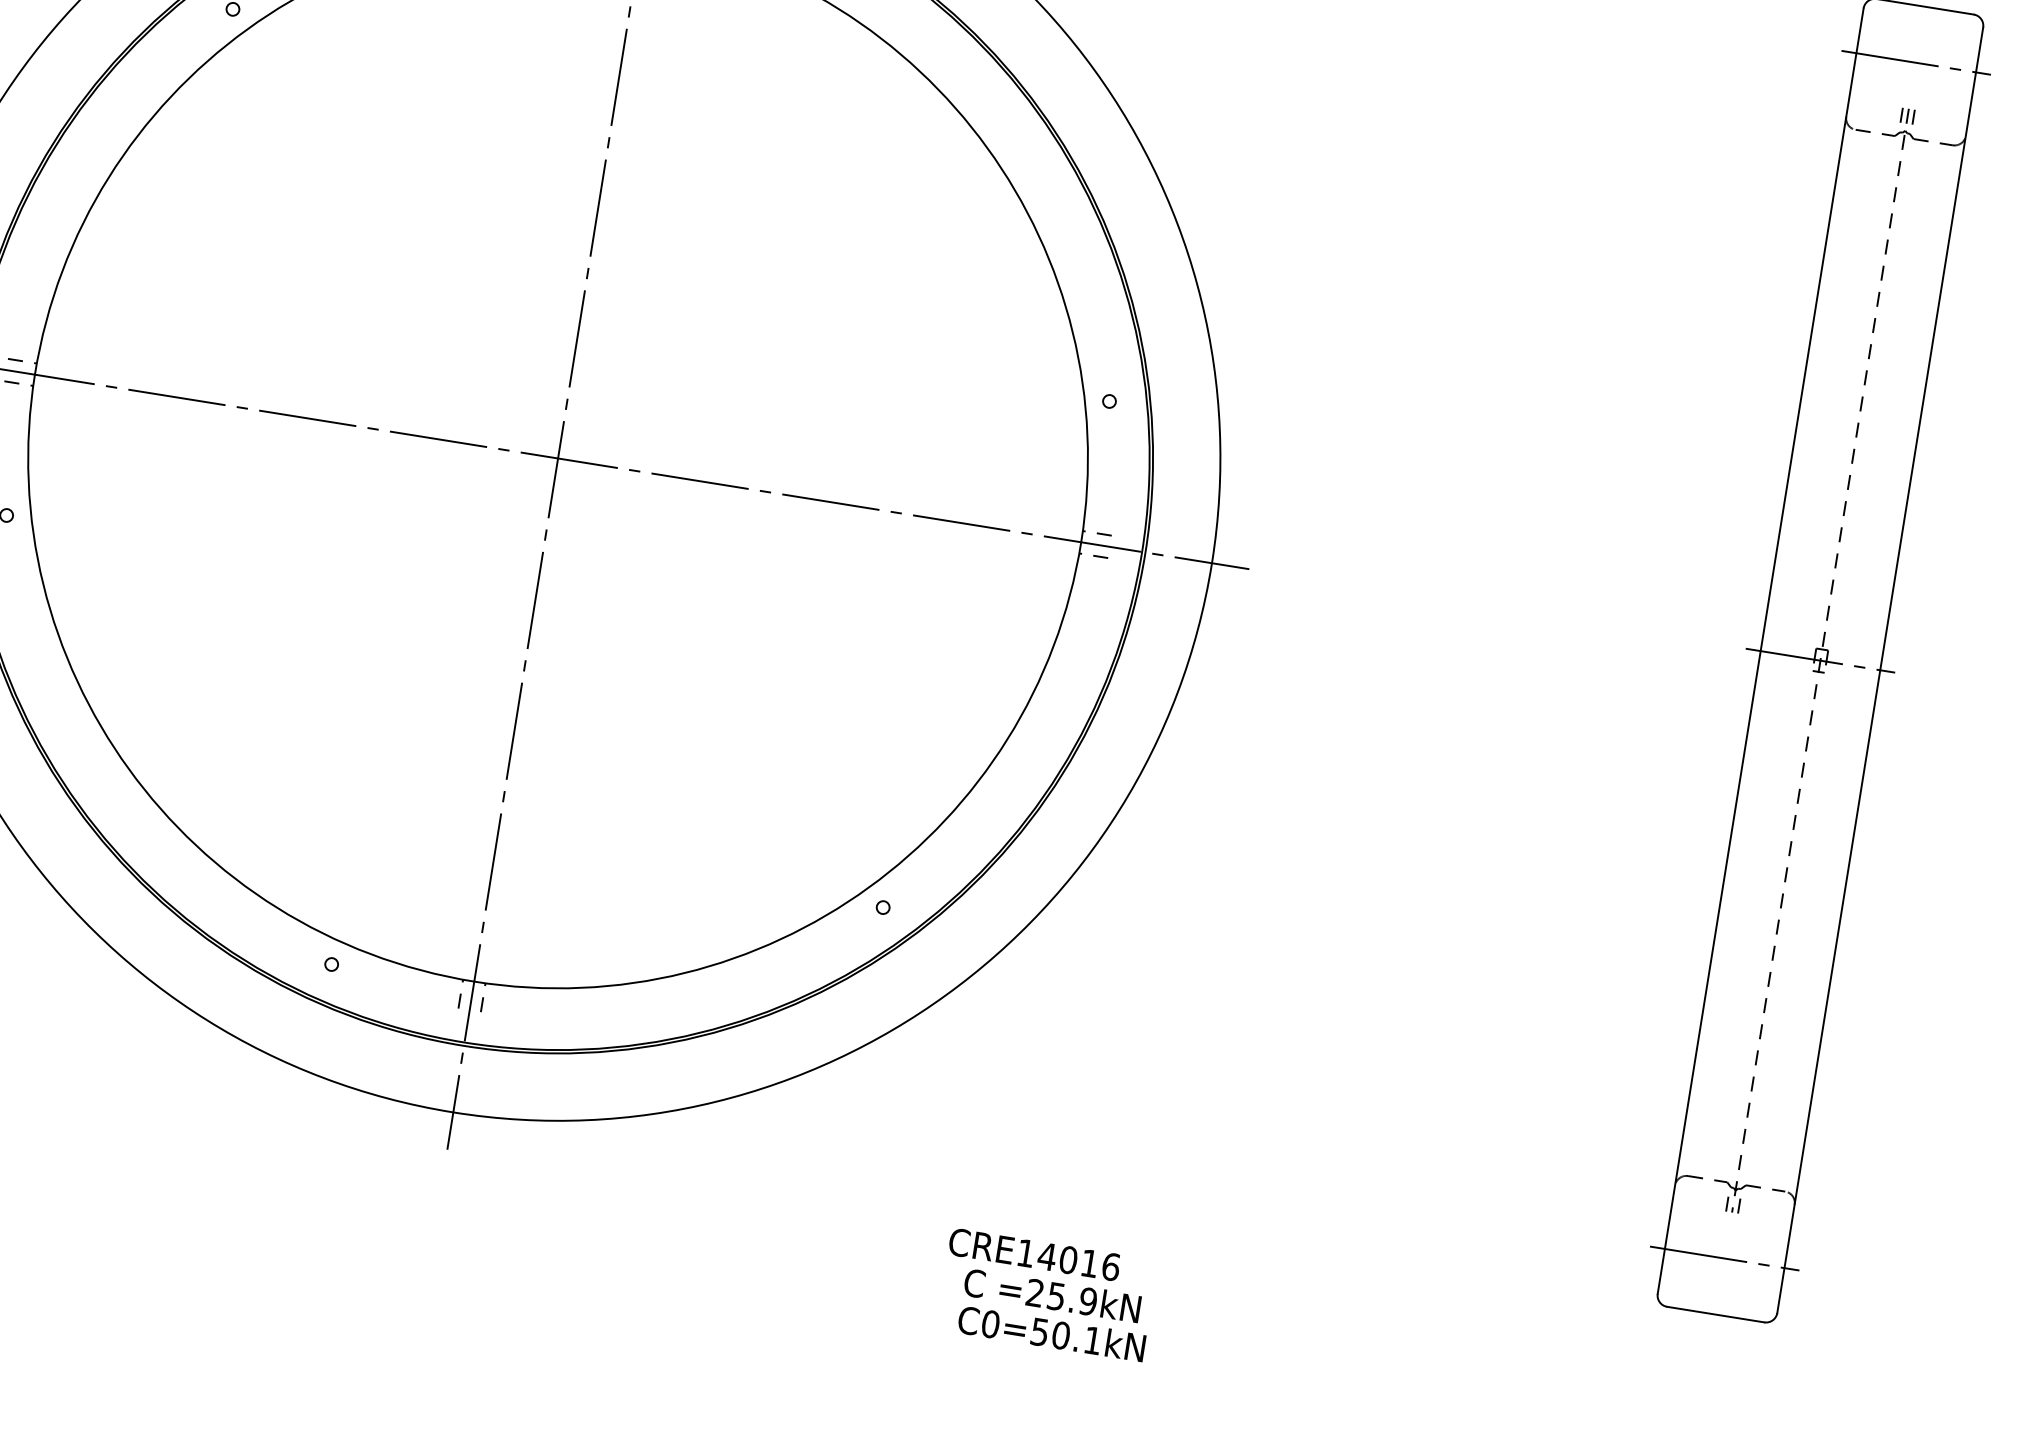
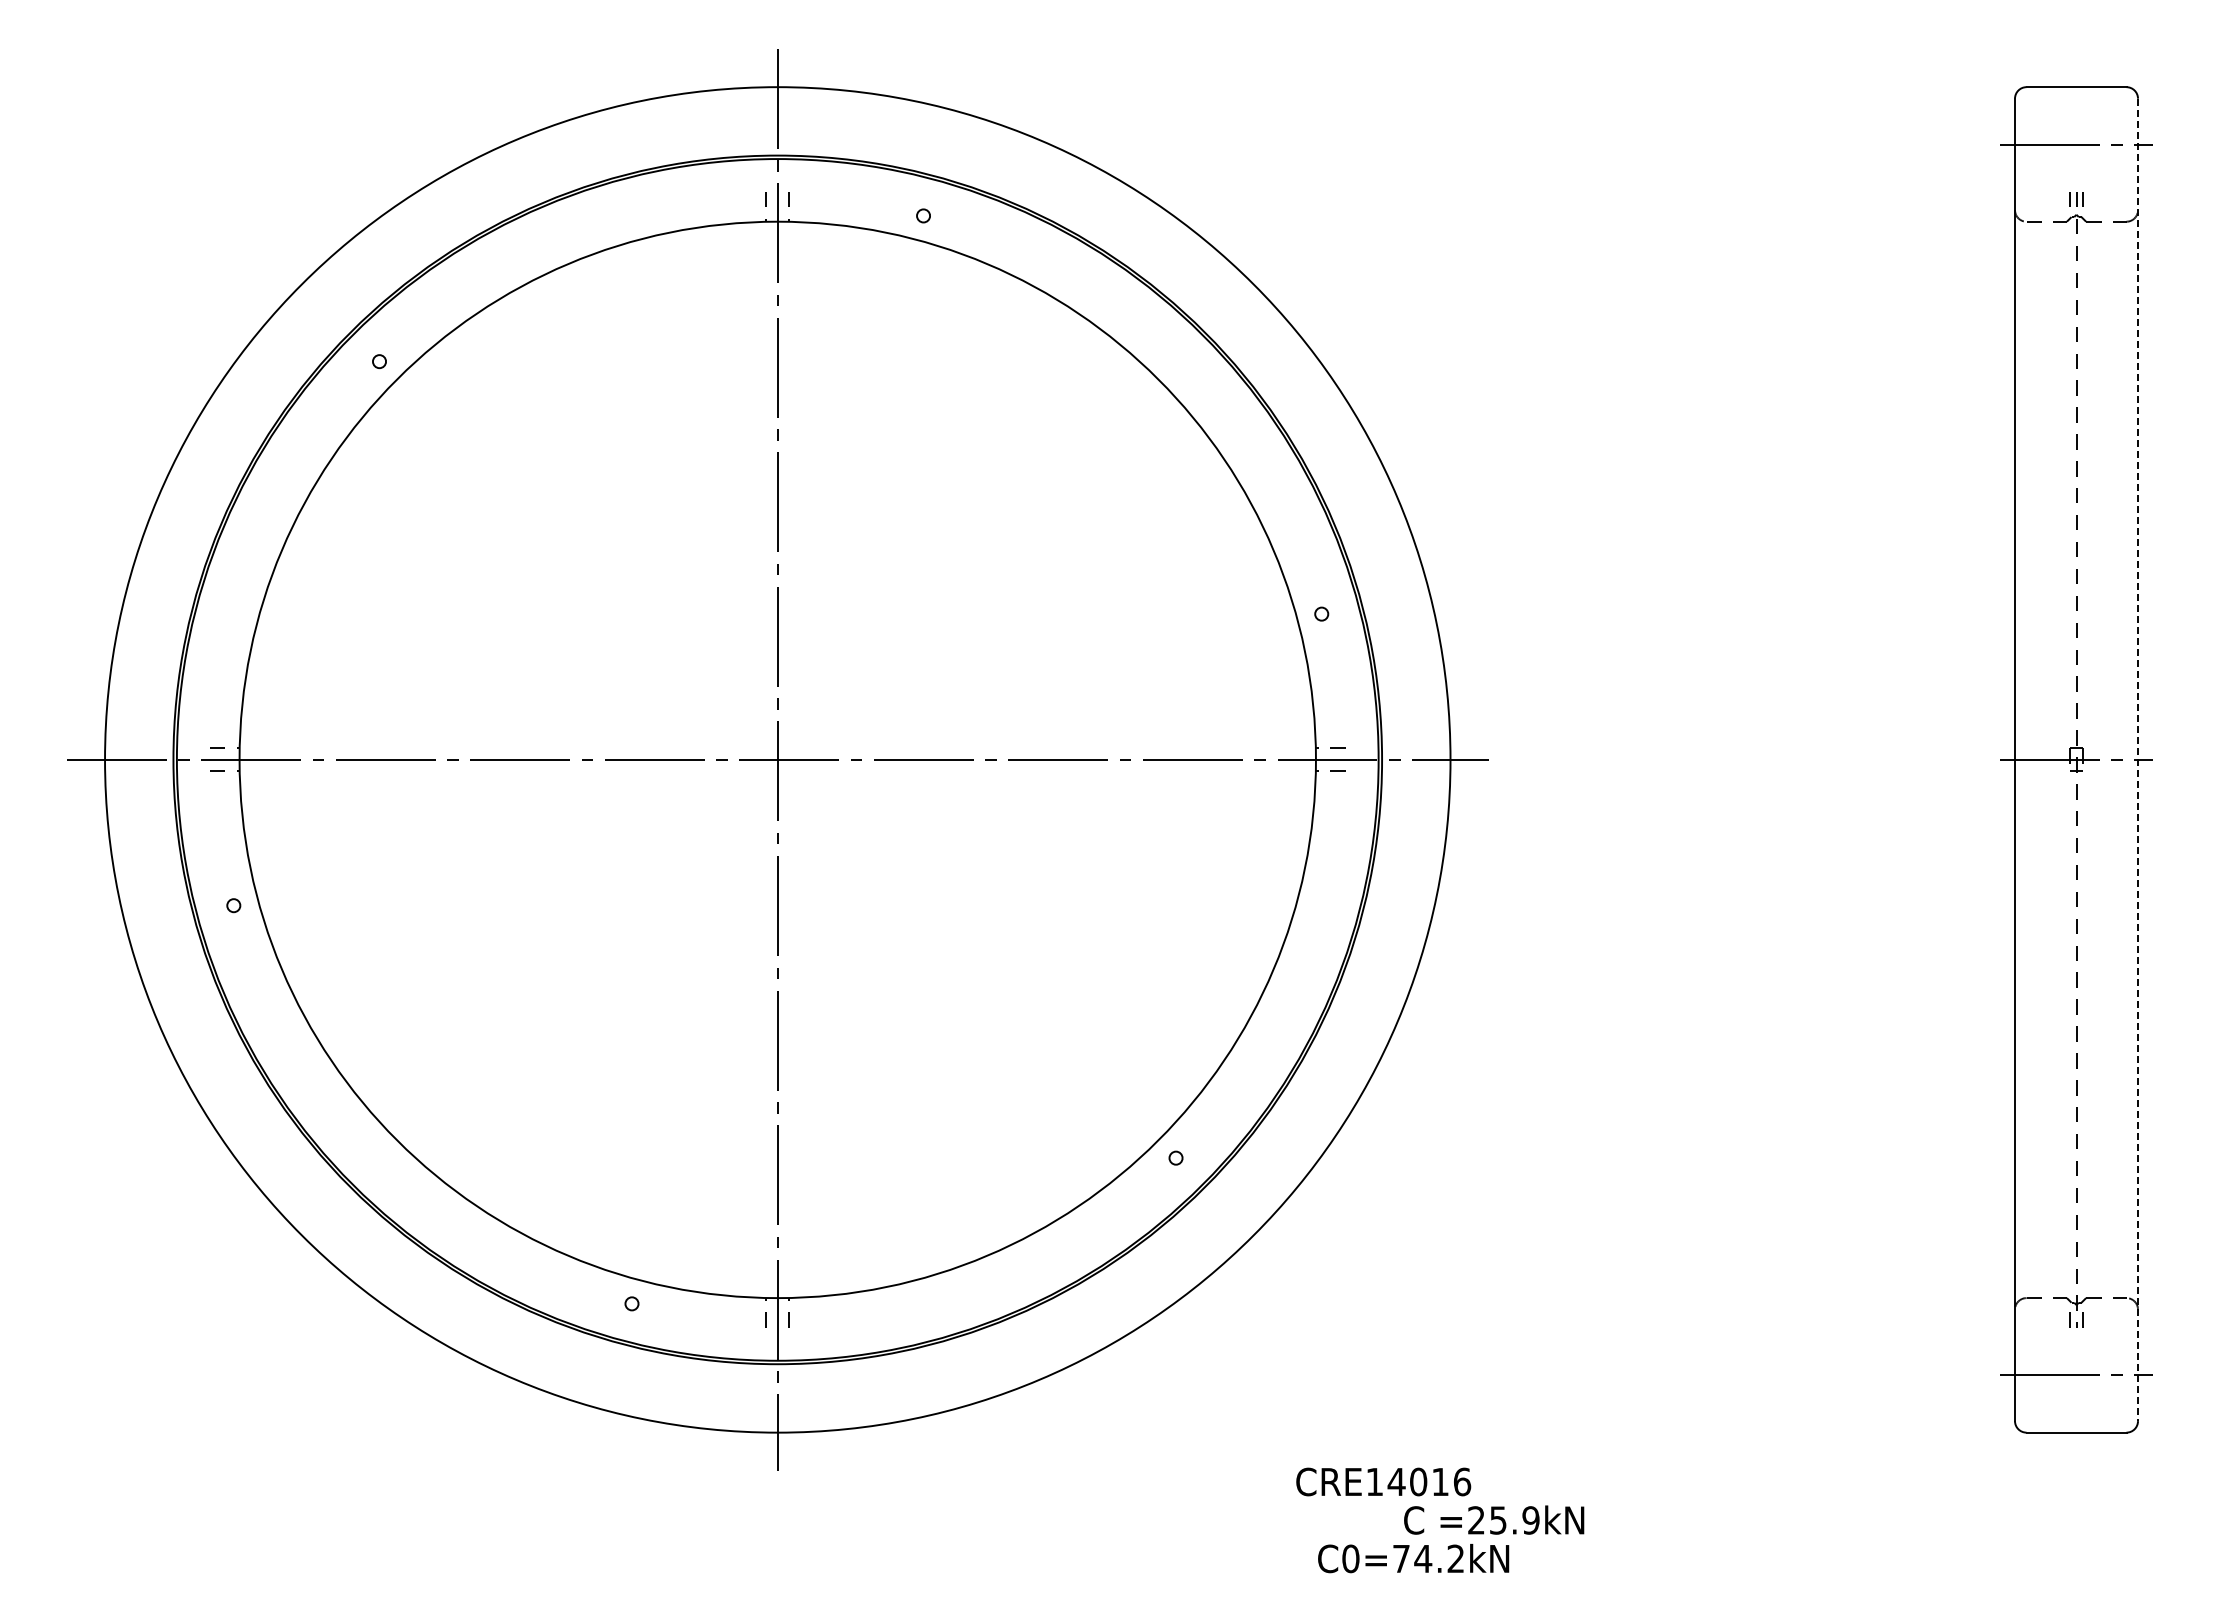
line: (1880, 670) -> (2138, 760), solid -> dashed
text: (1052, 1295) -> (1494, 1519), moved
text: (1066, 1336) -> (1428, 1558), C0=50.1kN -> C0=74.2kN

